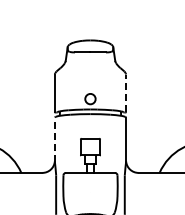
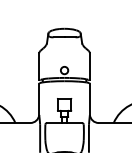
line: (126, 93) -> (90, 66), dashed -> solid
line: (54, 139) -> (38, 99), dashed -> solid

